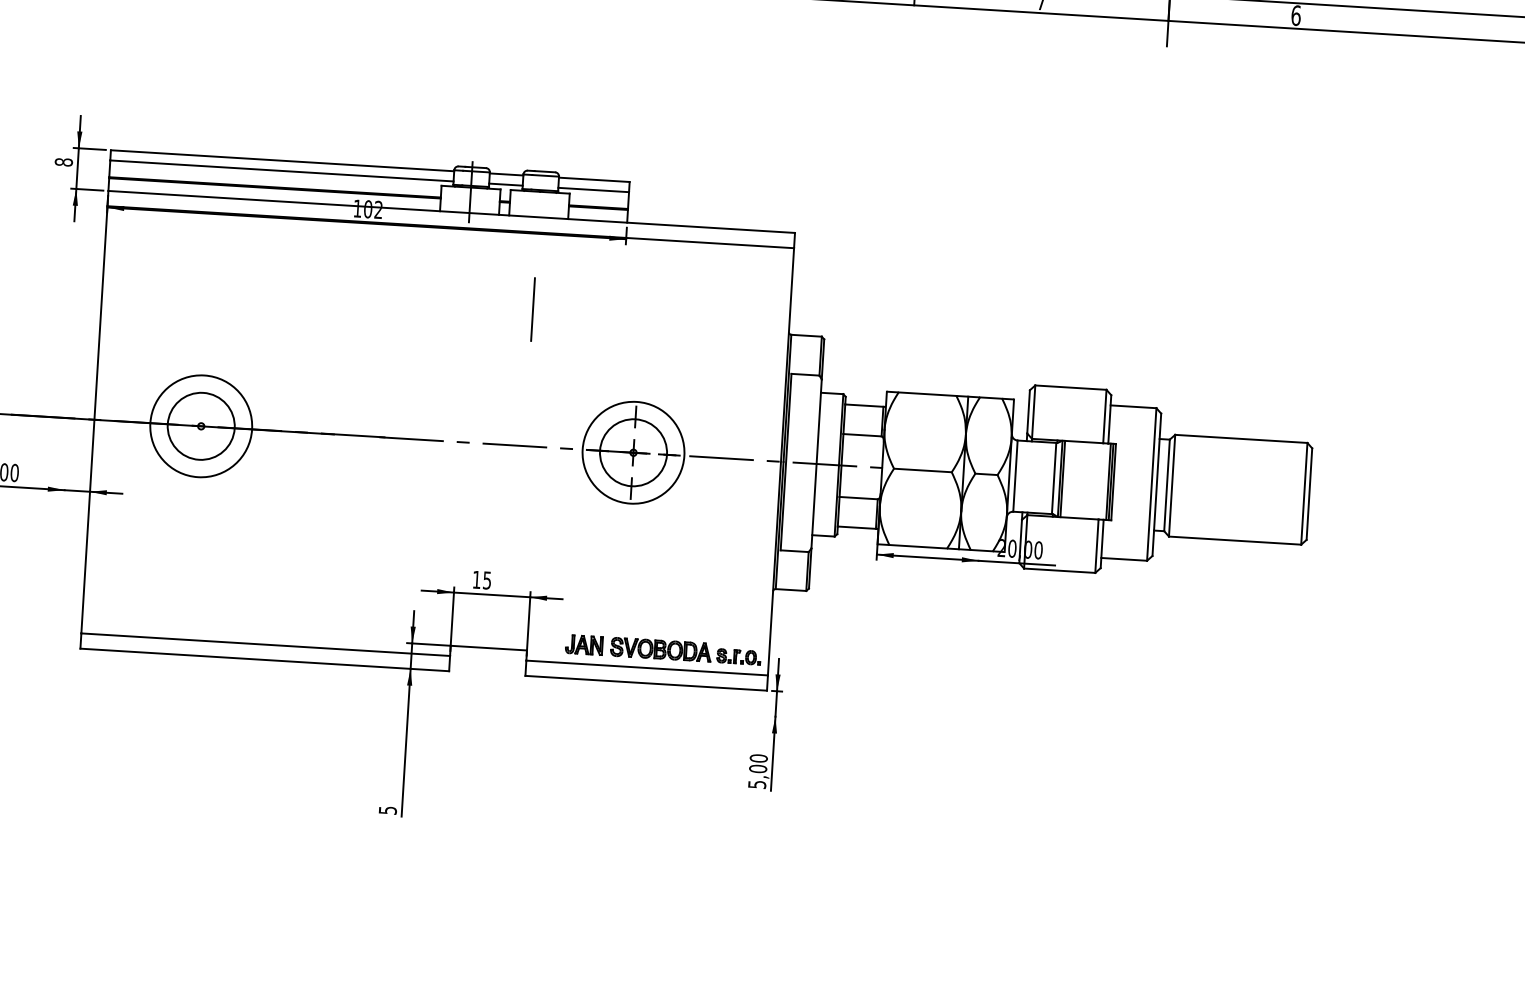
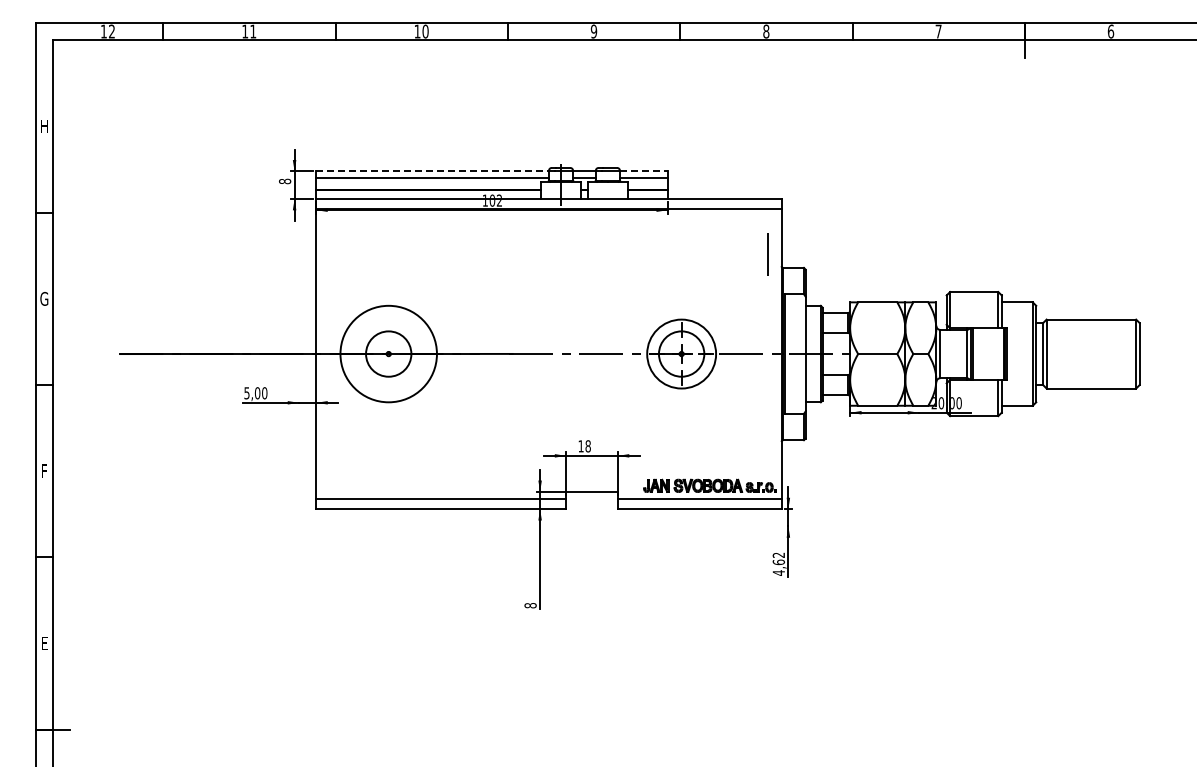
line: (283, 160) -> (433, 171), solid -> dashed
line: (593, 179) -> (643, 171), solid -> dashed
line: (532, 309) -> (767, 254), moved
circle: (200, 425) -> (388, 353), size x1.4
text: (486, 580) -> (587, 446), 15 -> 18
text: (757, 770) -> (778, 563), 5,00 -> 4,62
text: (387, 810) -> (530, 605), 5 -> 8

